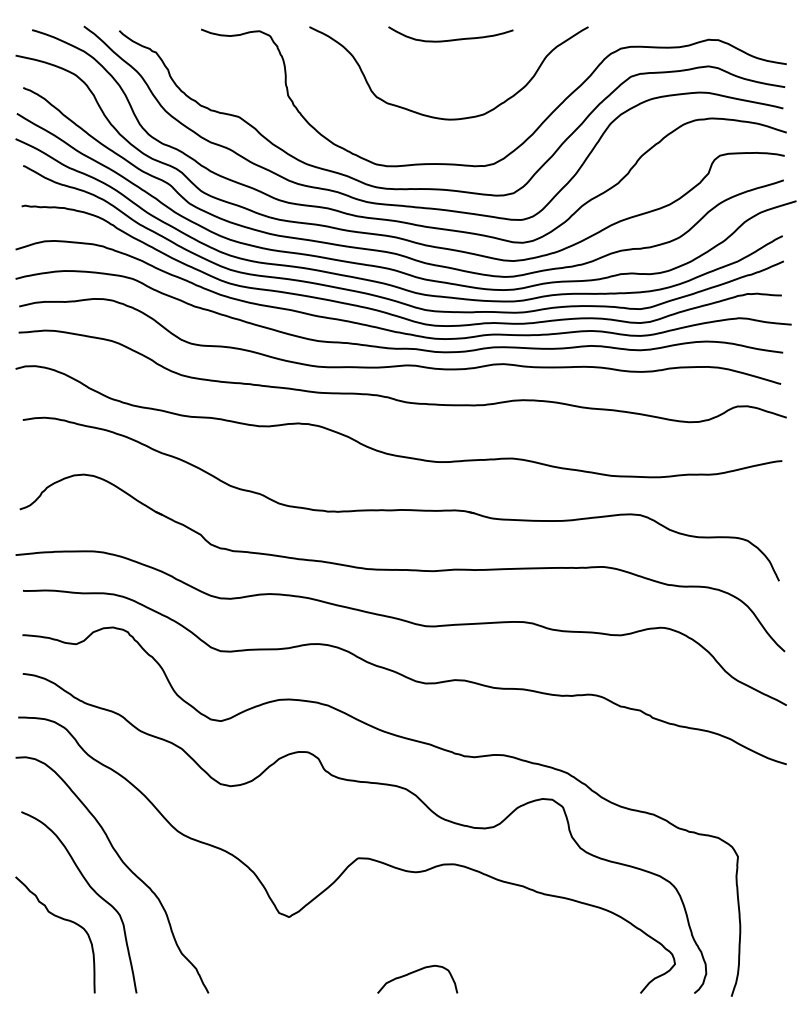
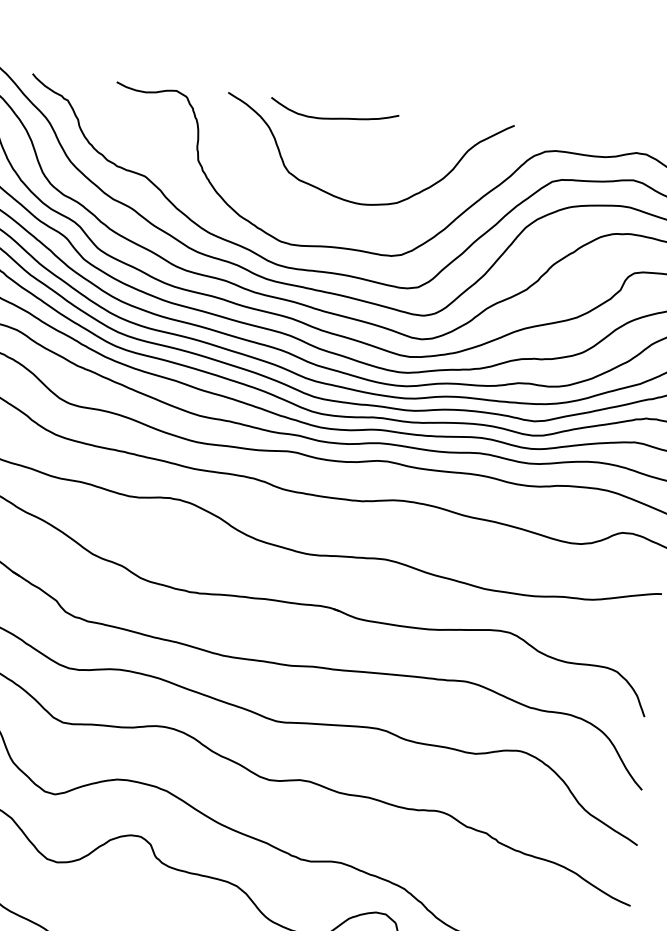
curve: (450, 39) -> (333, 117), moved

